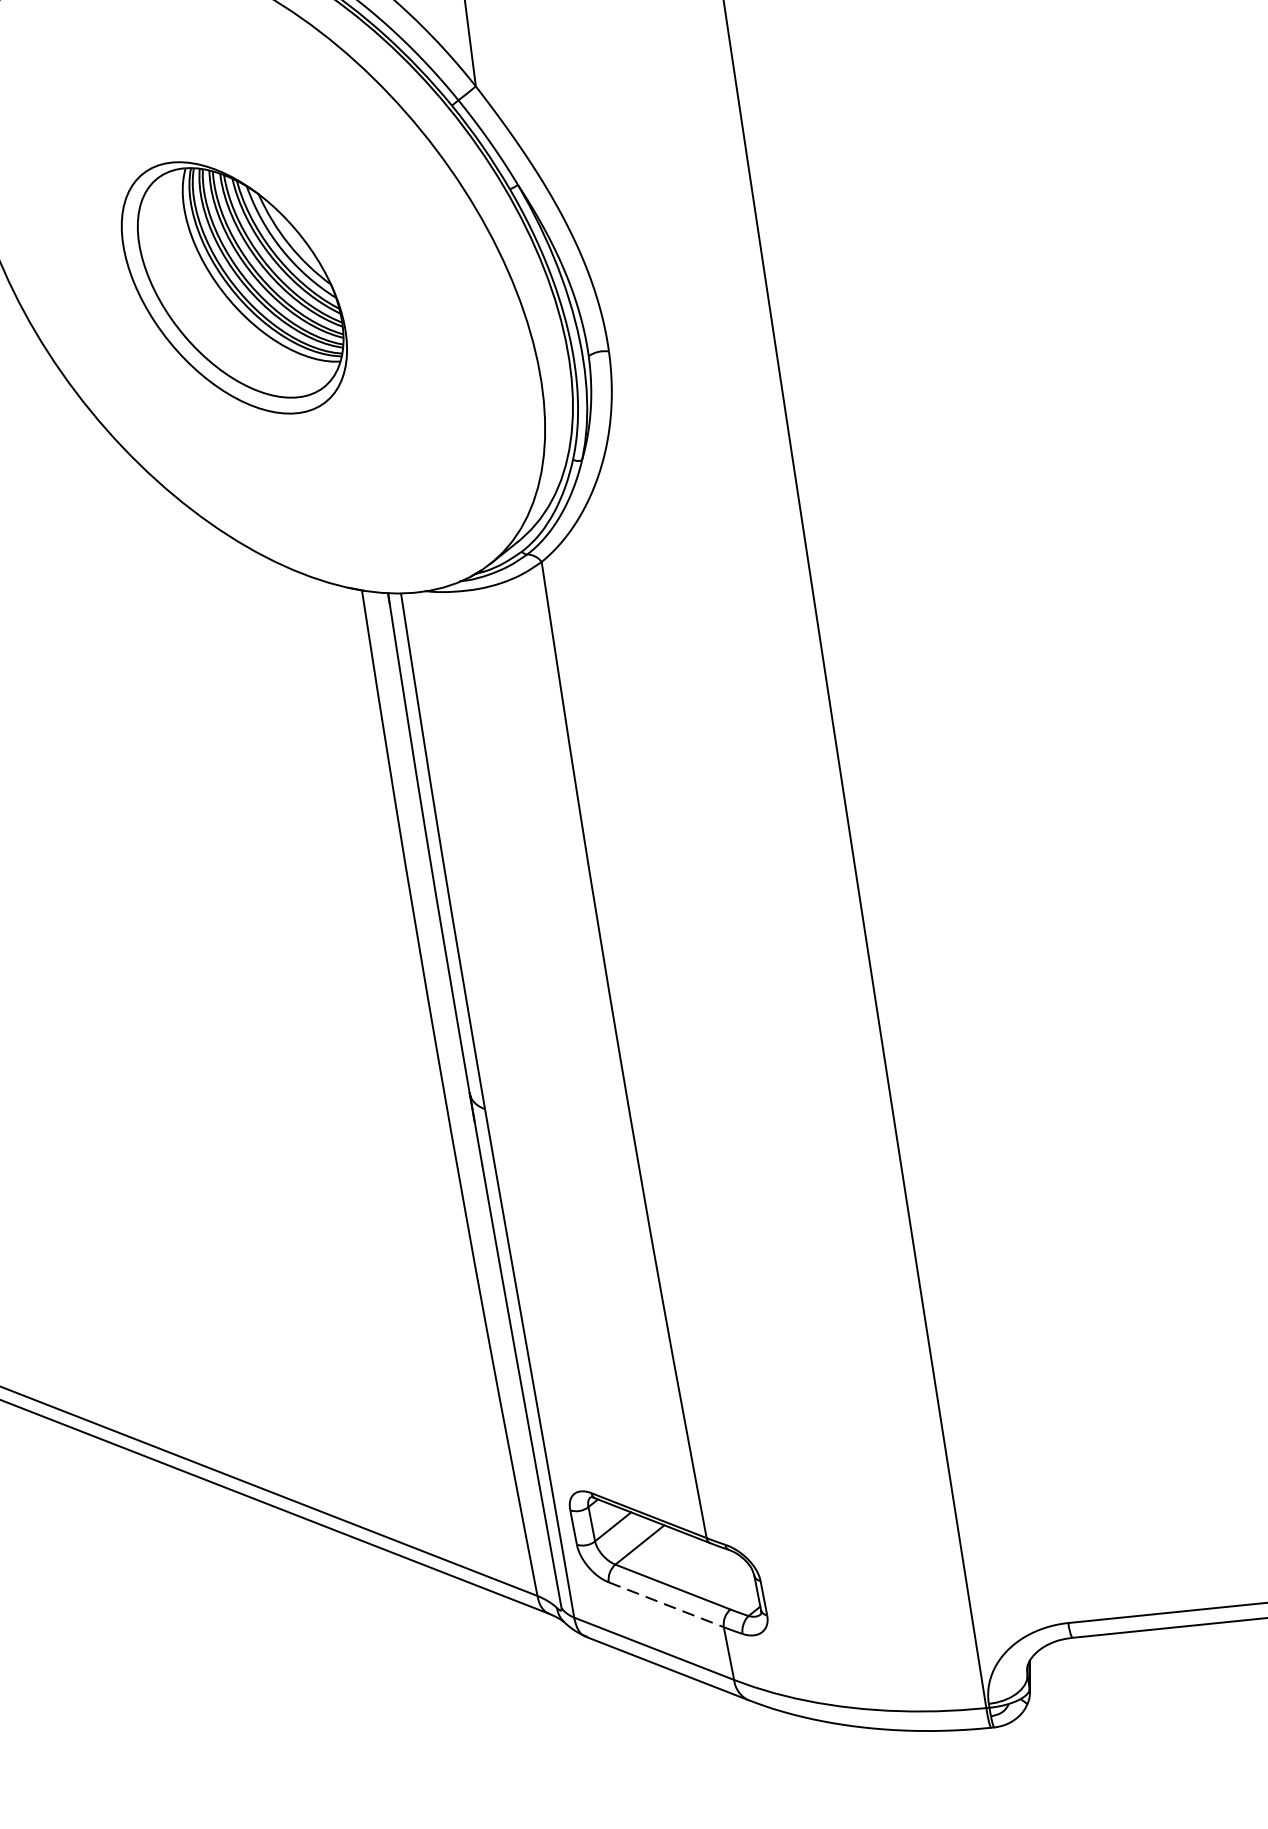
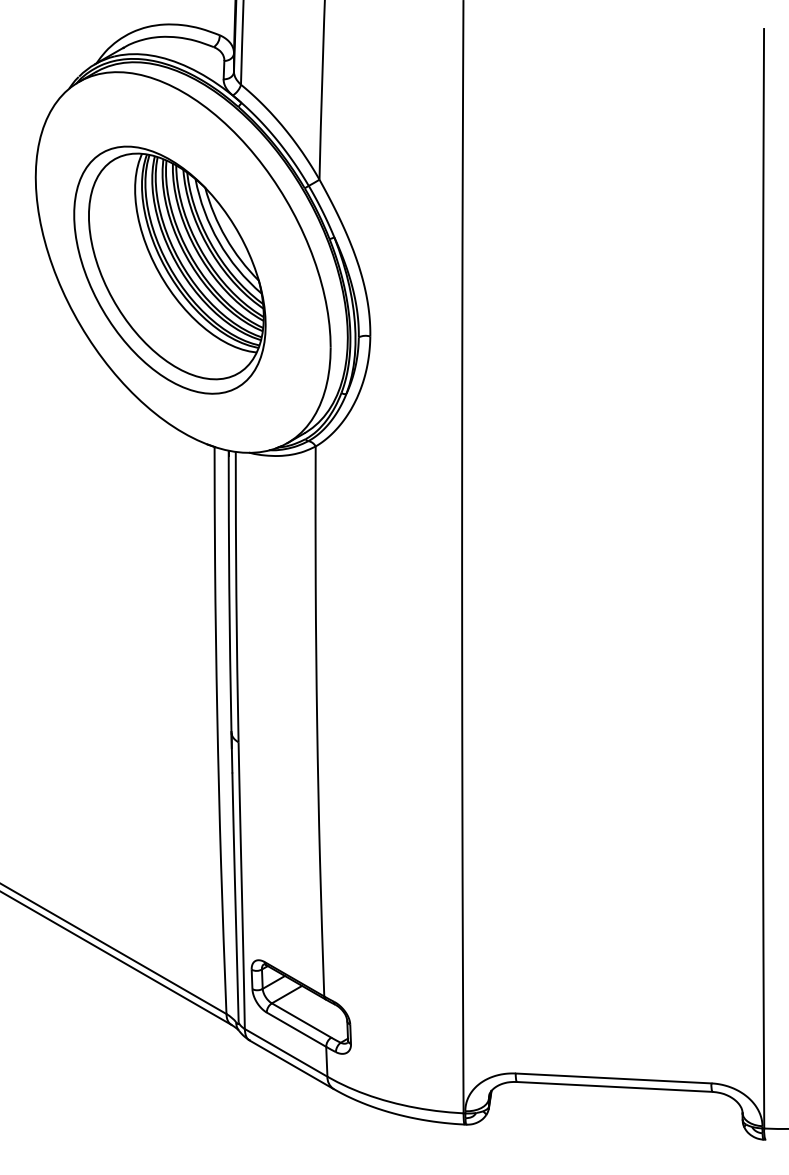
part: (233, 286) -> (169, 269), size x1.67
line: (666, 1604) -> (296, 1029), dashed -> solid

